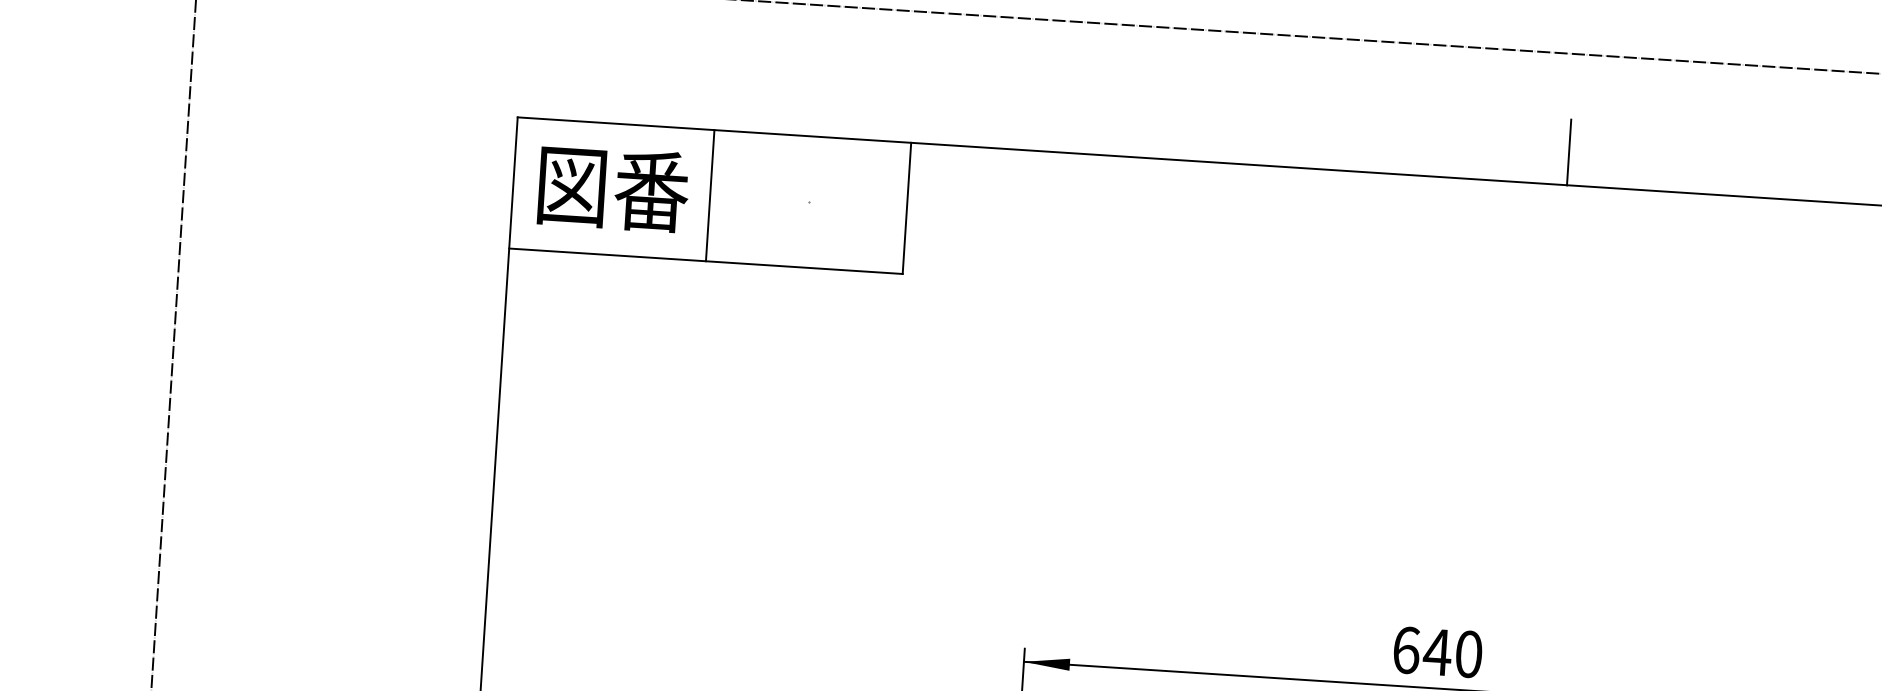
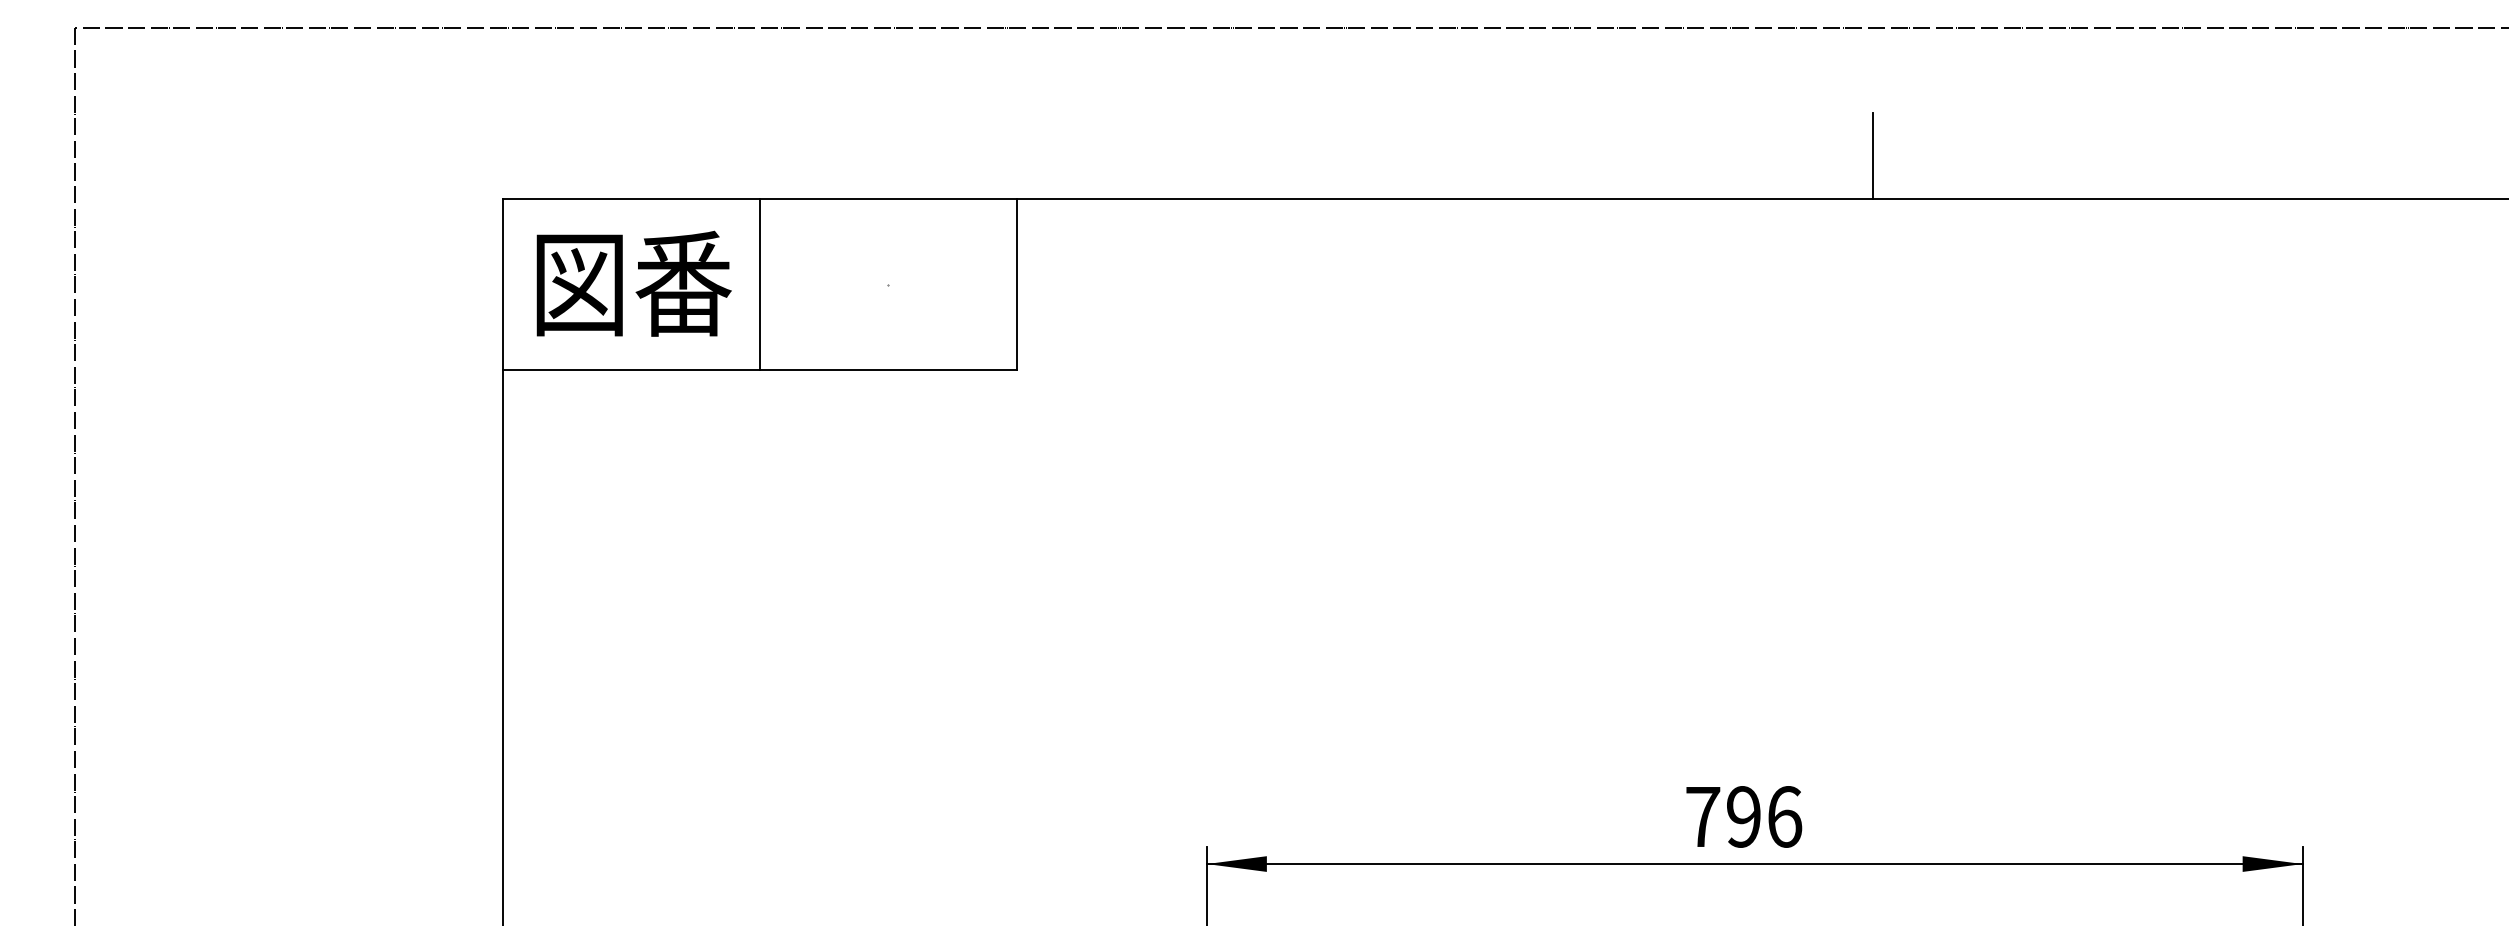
text: (1438, 652) -> (1744, 816), 640 -> 796

